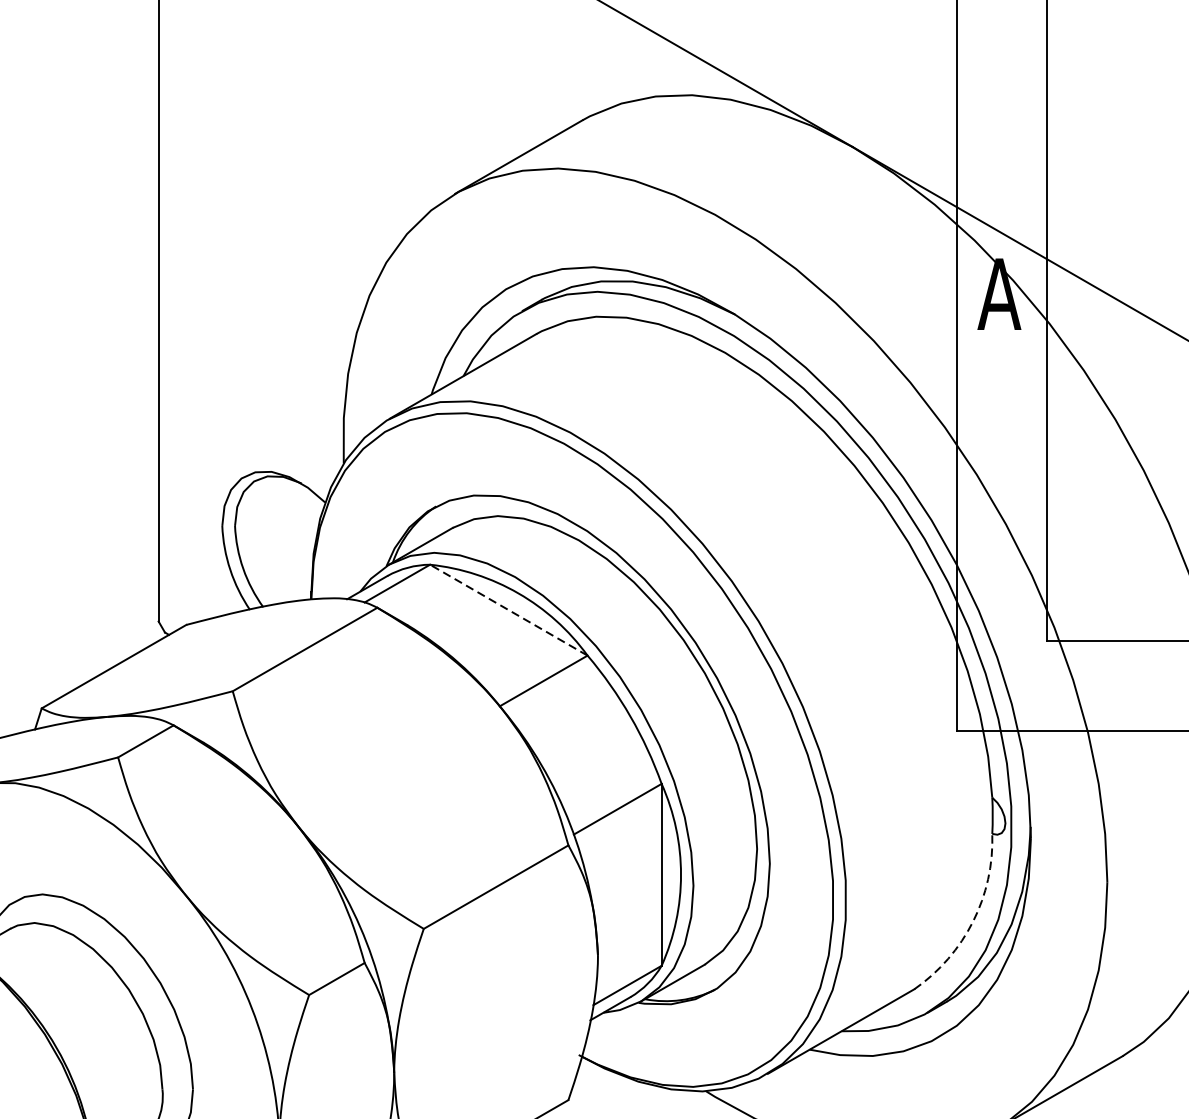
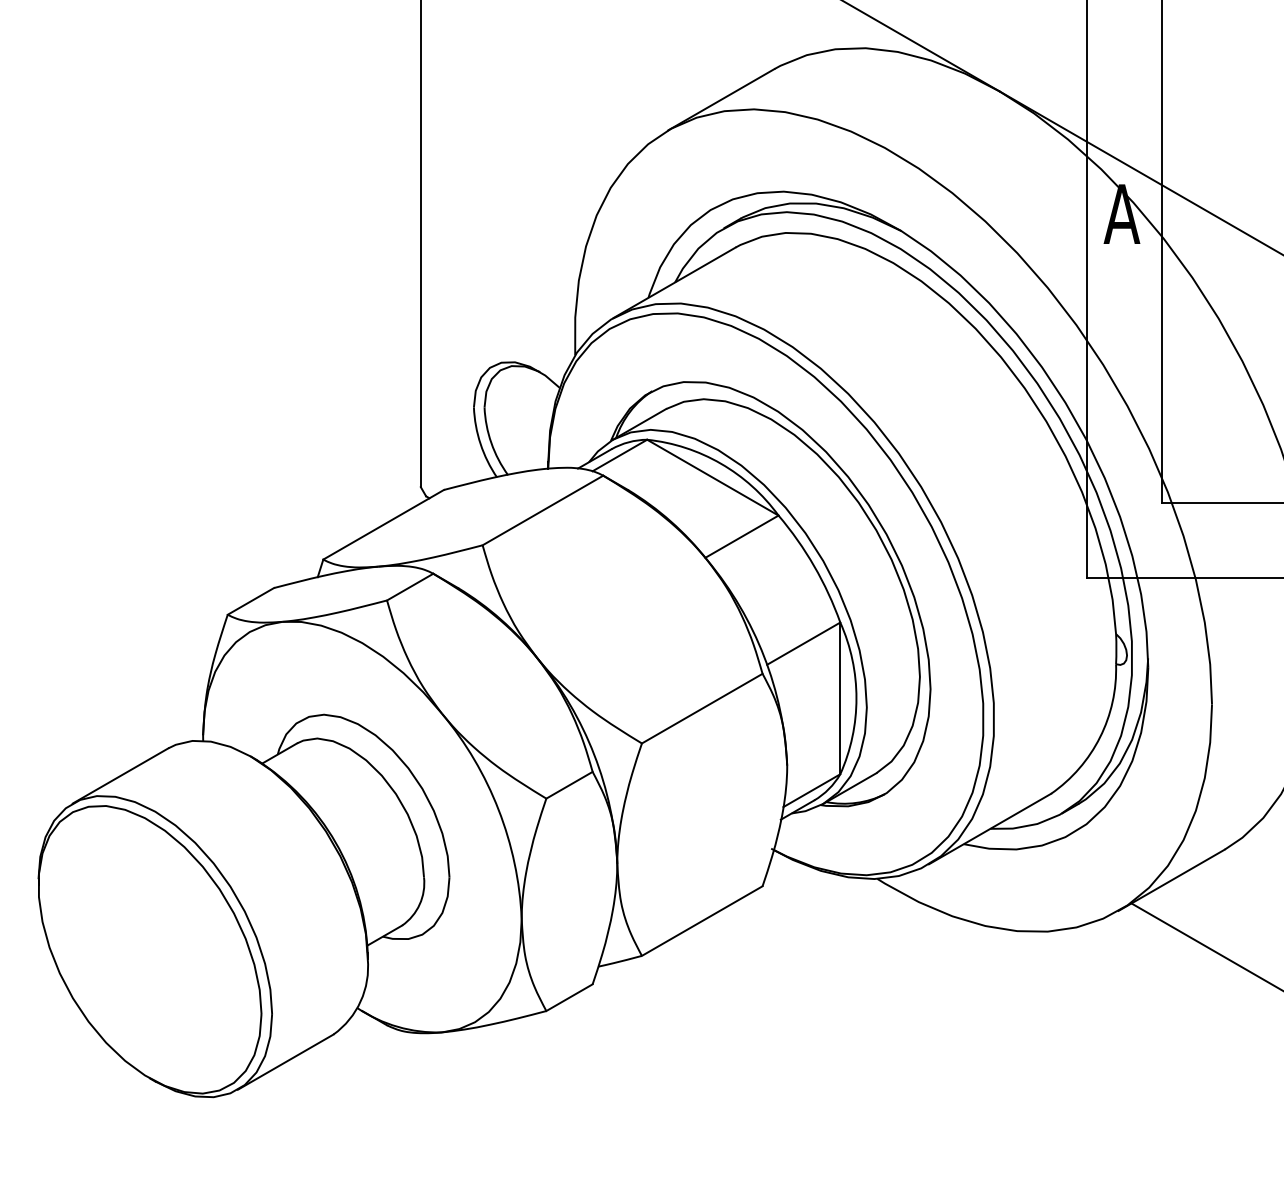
line: (508, 609) -> (712, 477), dashed -> solid
arc: (973, 921) -> (1100, 737), dashed -> solid

